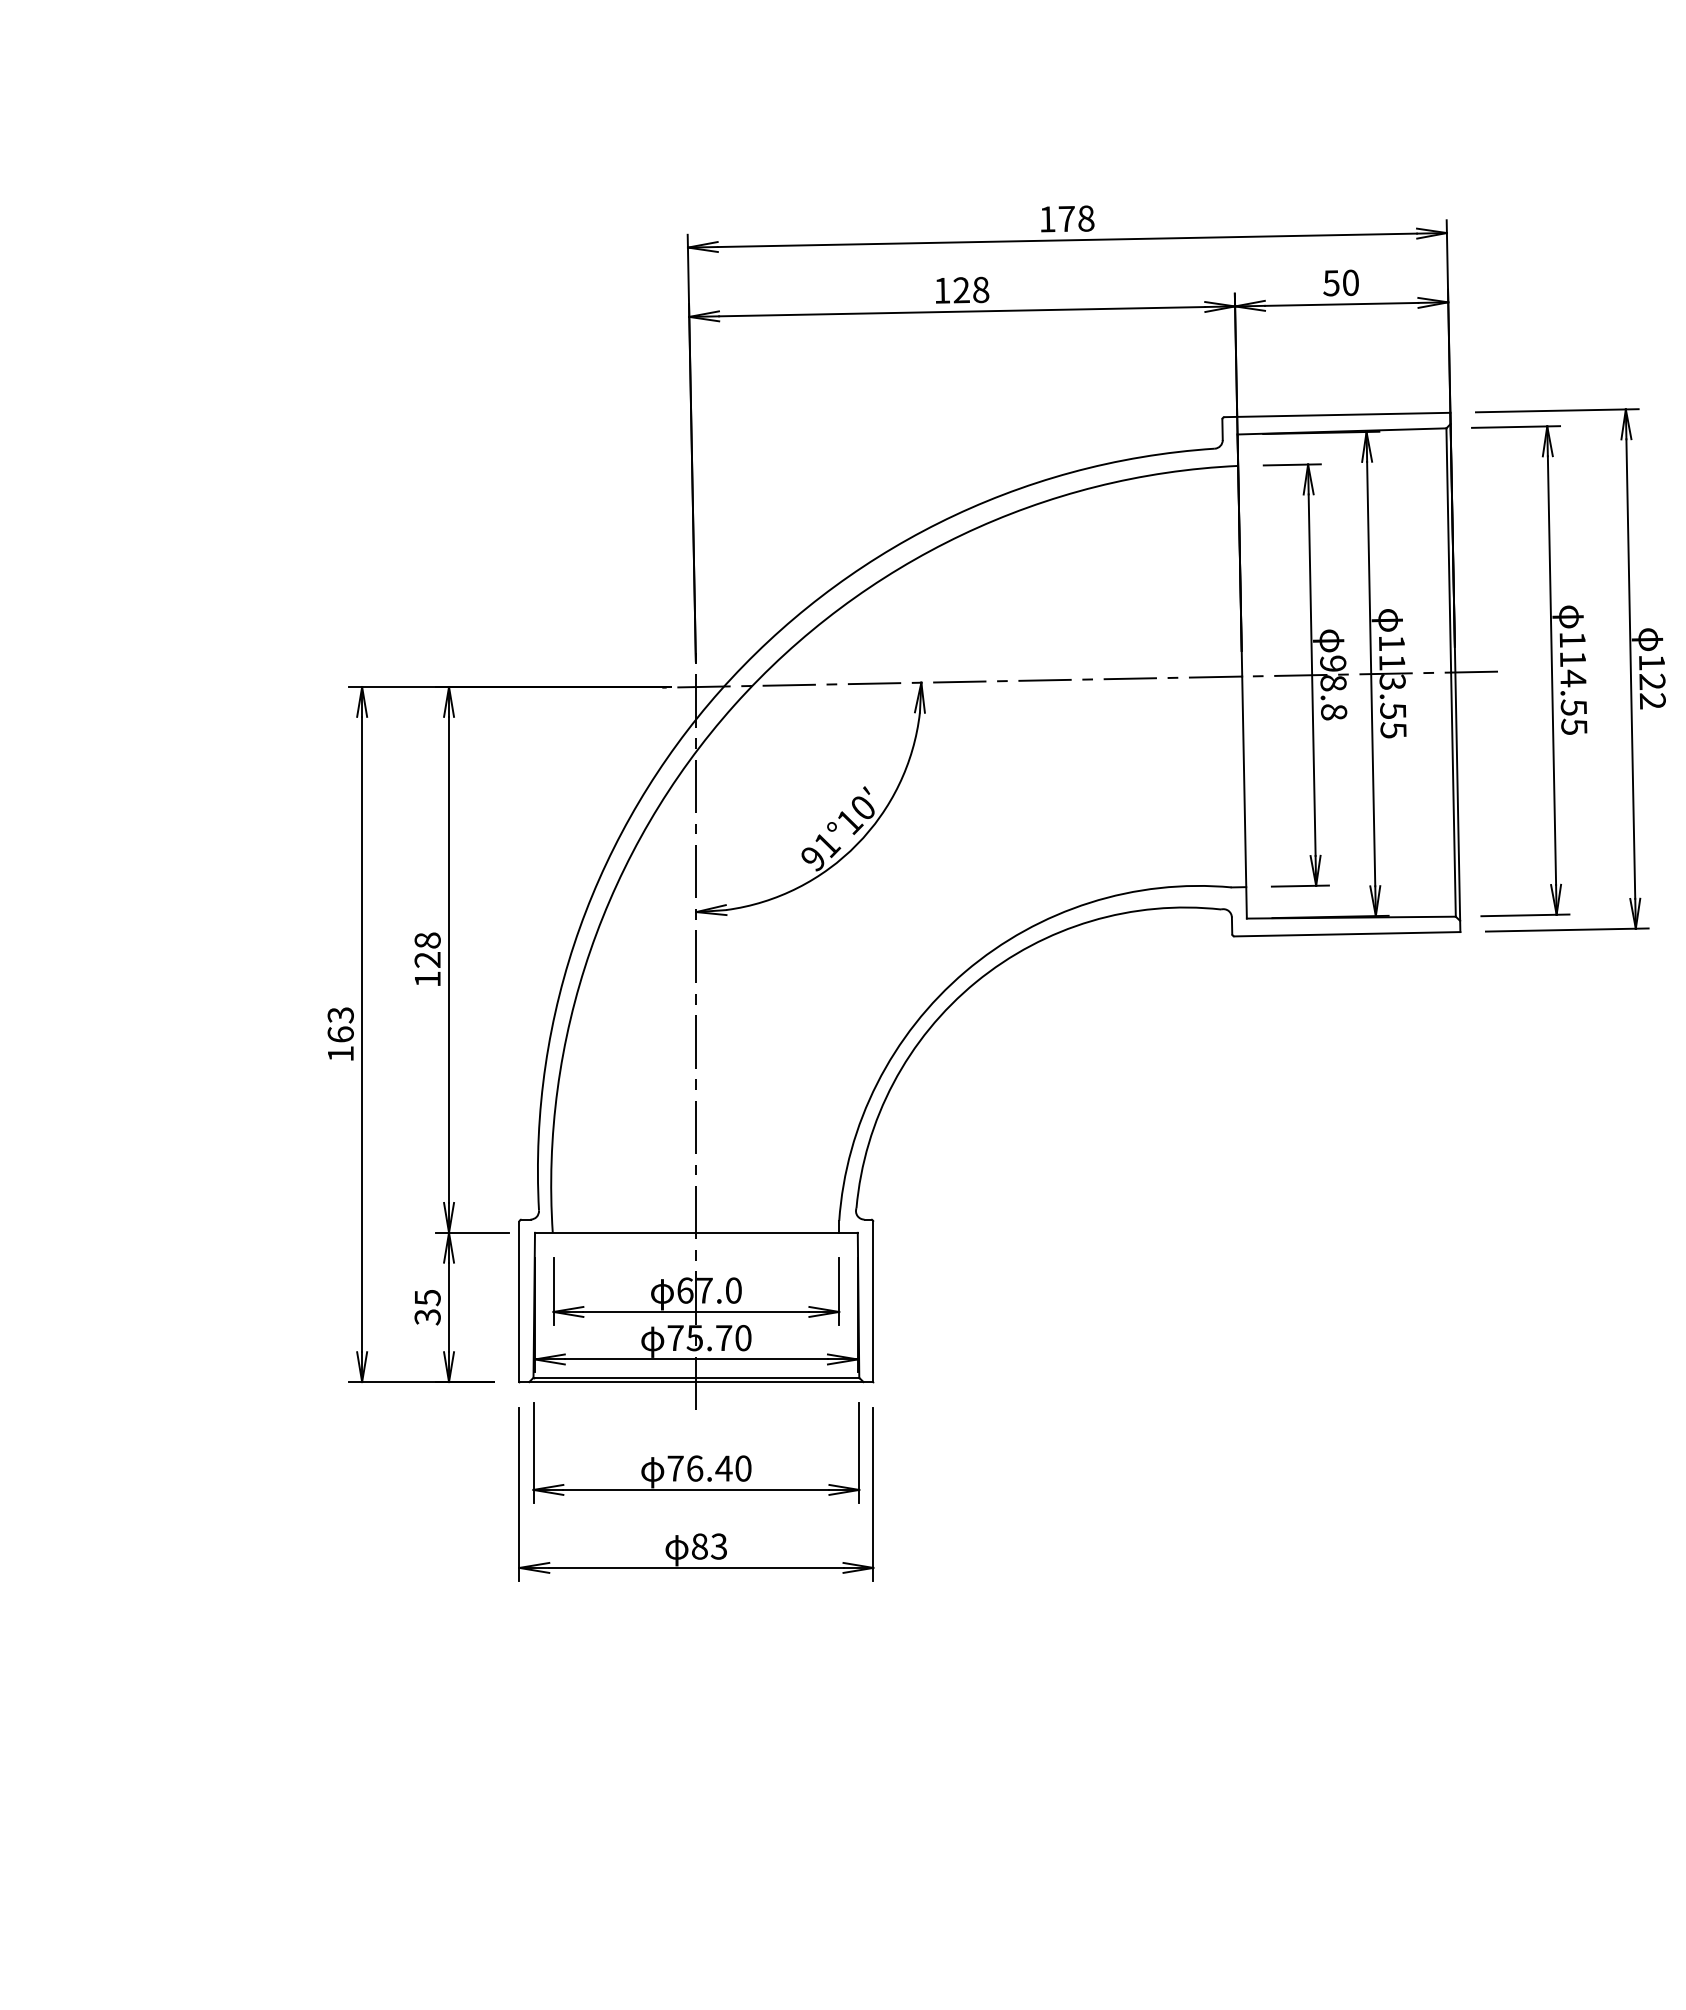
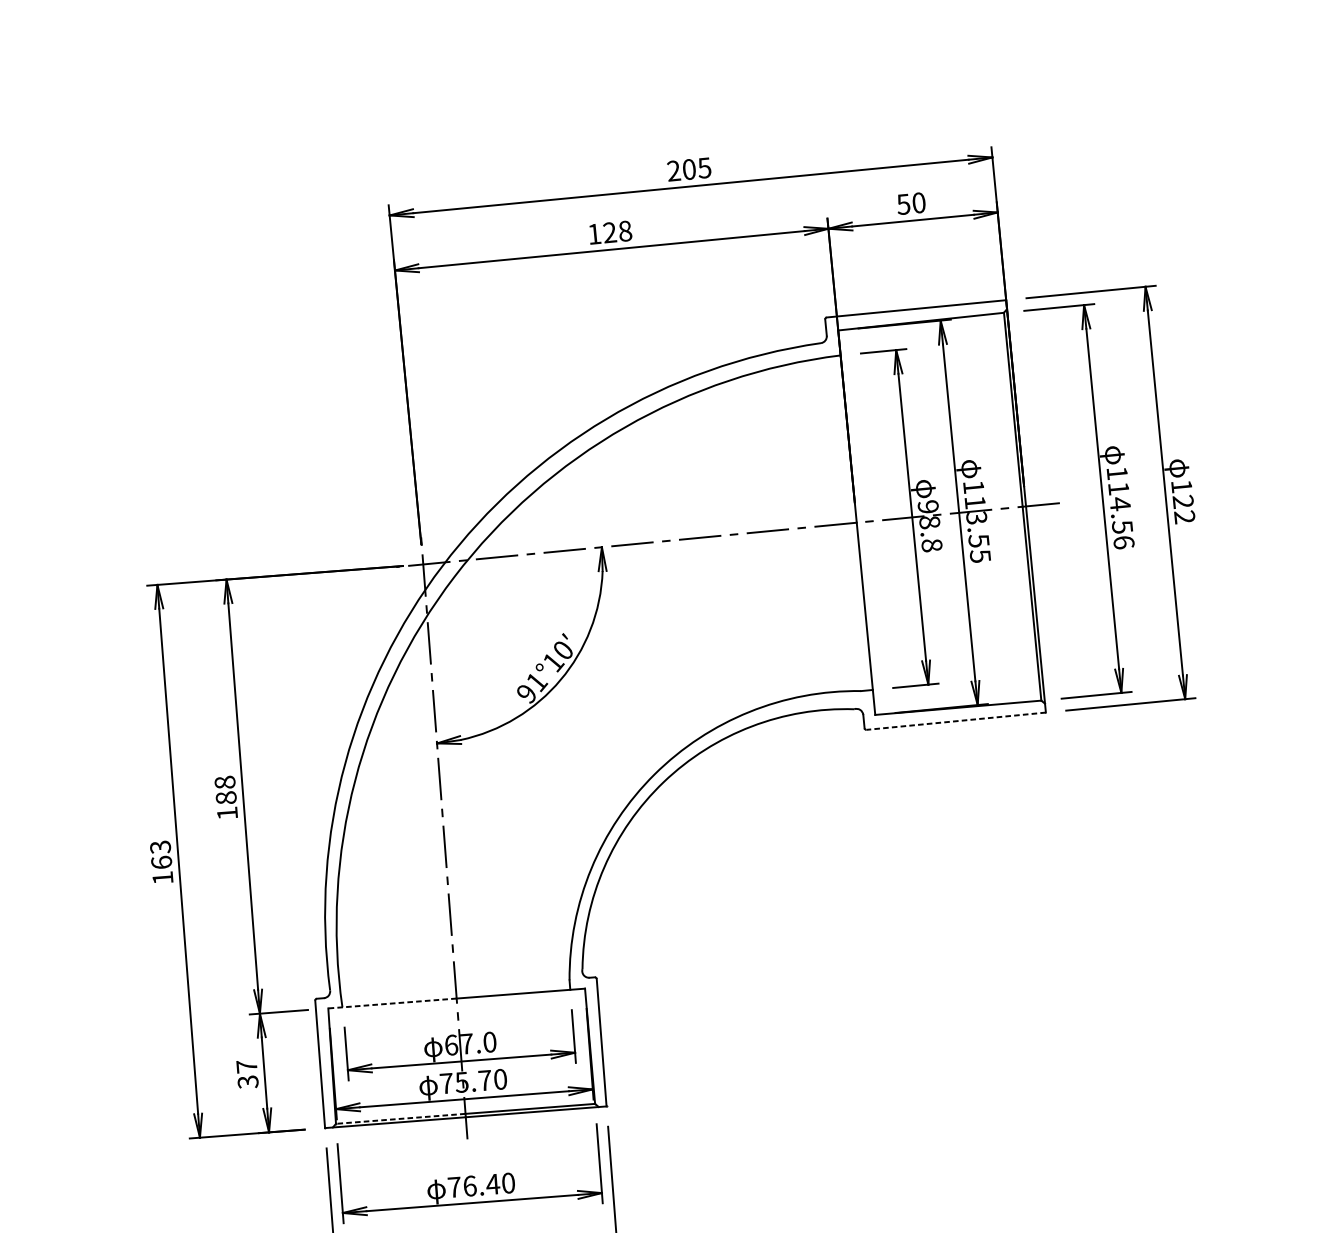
text: (1066, 218) -> (688, 169), 178 -> 205
text: (1574, 726) -> (1124, 542), 114.55 -> 114.56
line: (1347, 934) -> (956, 721), solid -> dashed
text: (427, 959) -> (226, 797), 128 -> 188
line: (615, 1232) -> (392, 1003), solid -> dashed
text: (427, 1297) -> (246, 1066), 35 -> 37
line: (614, 1377) -> (400, 1118), solid -> dashed

